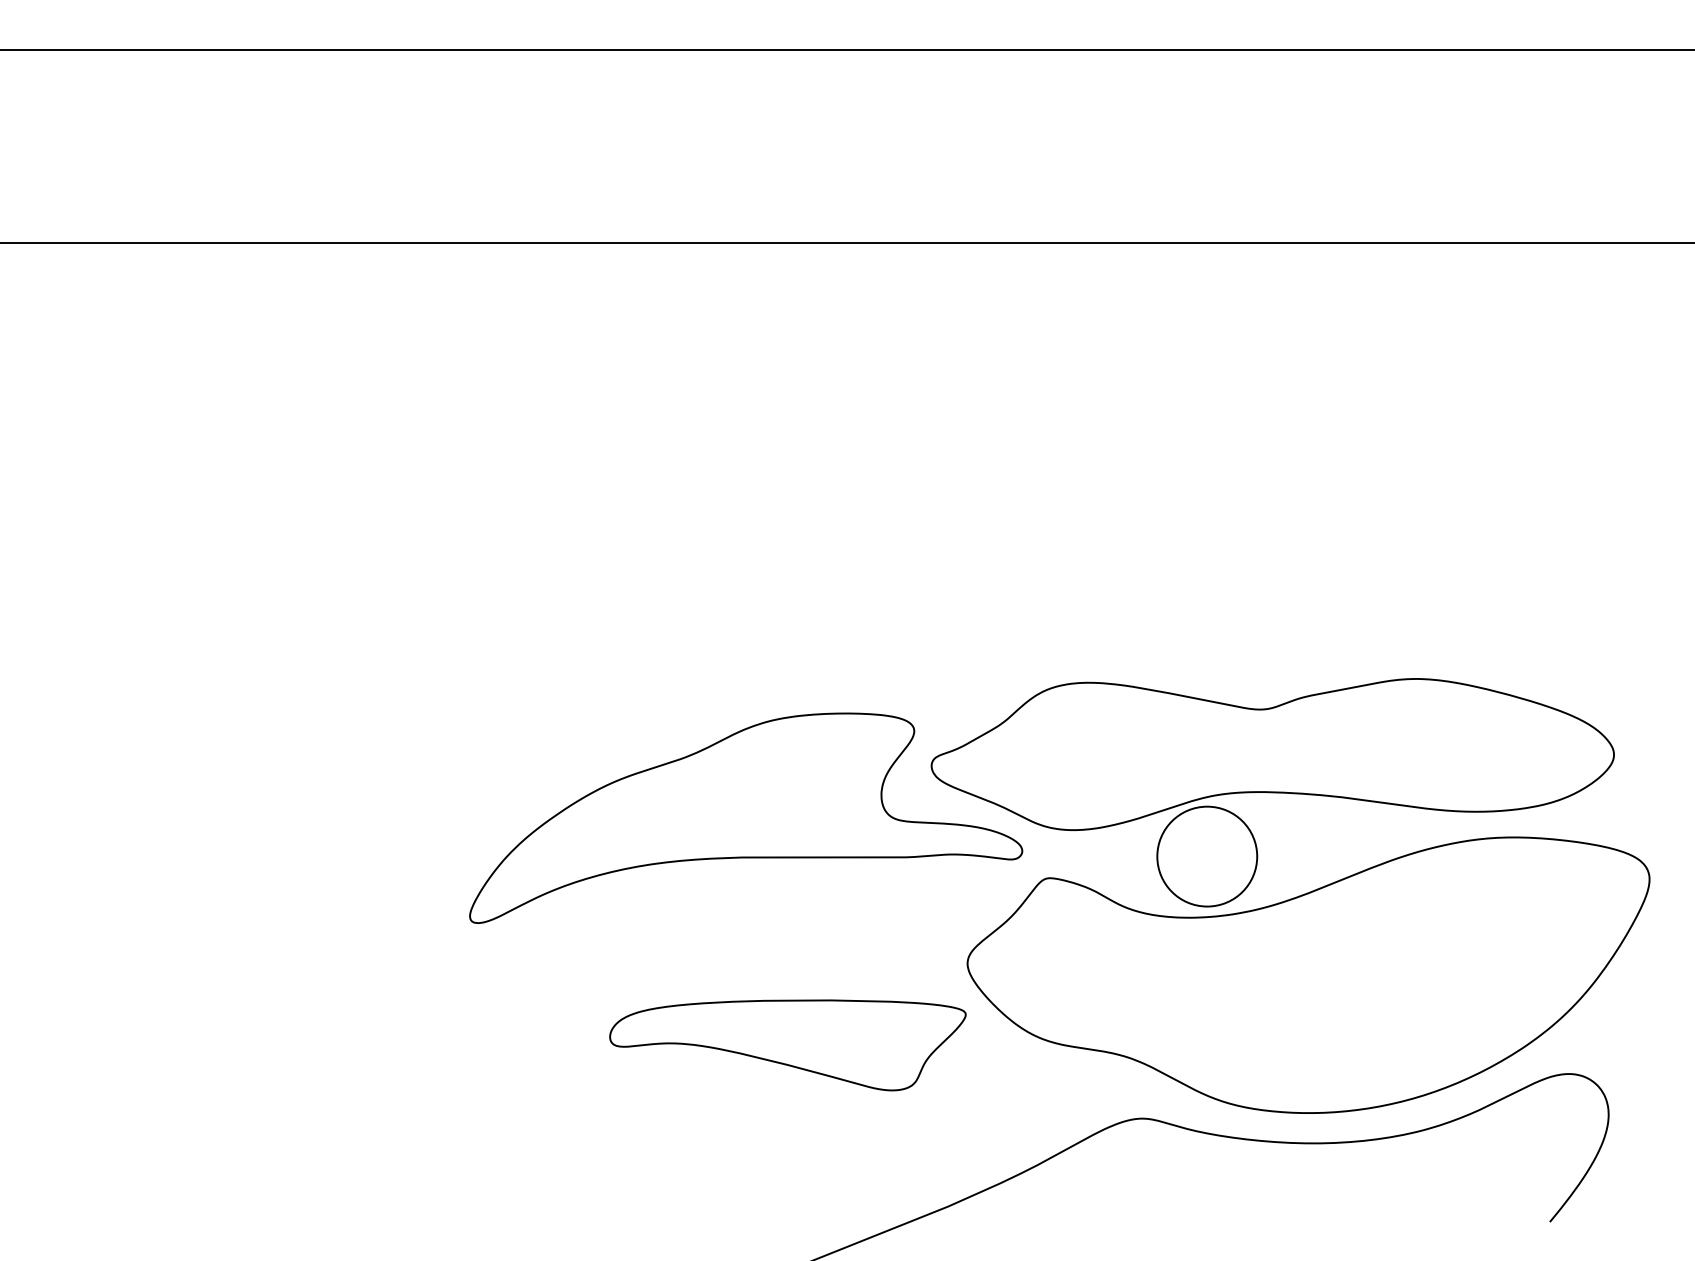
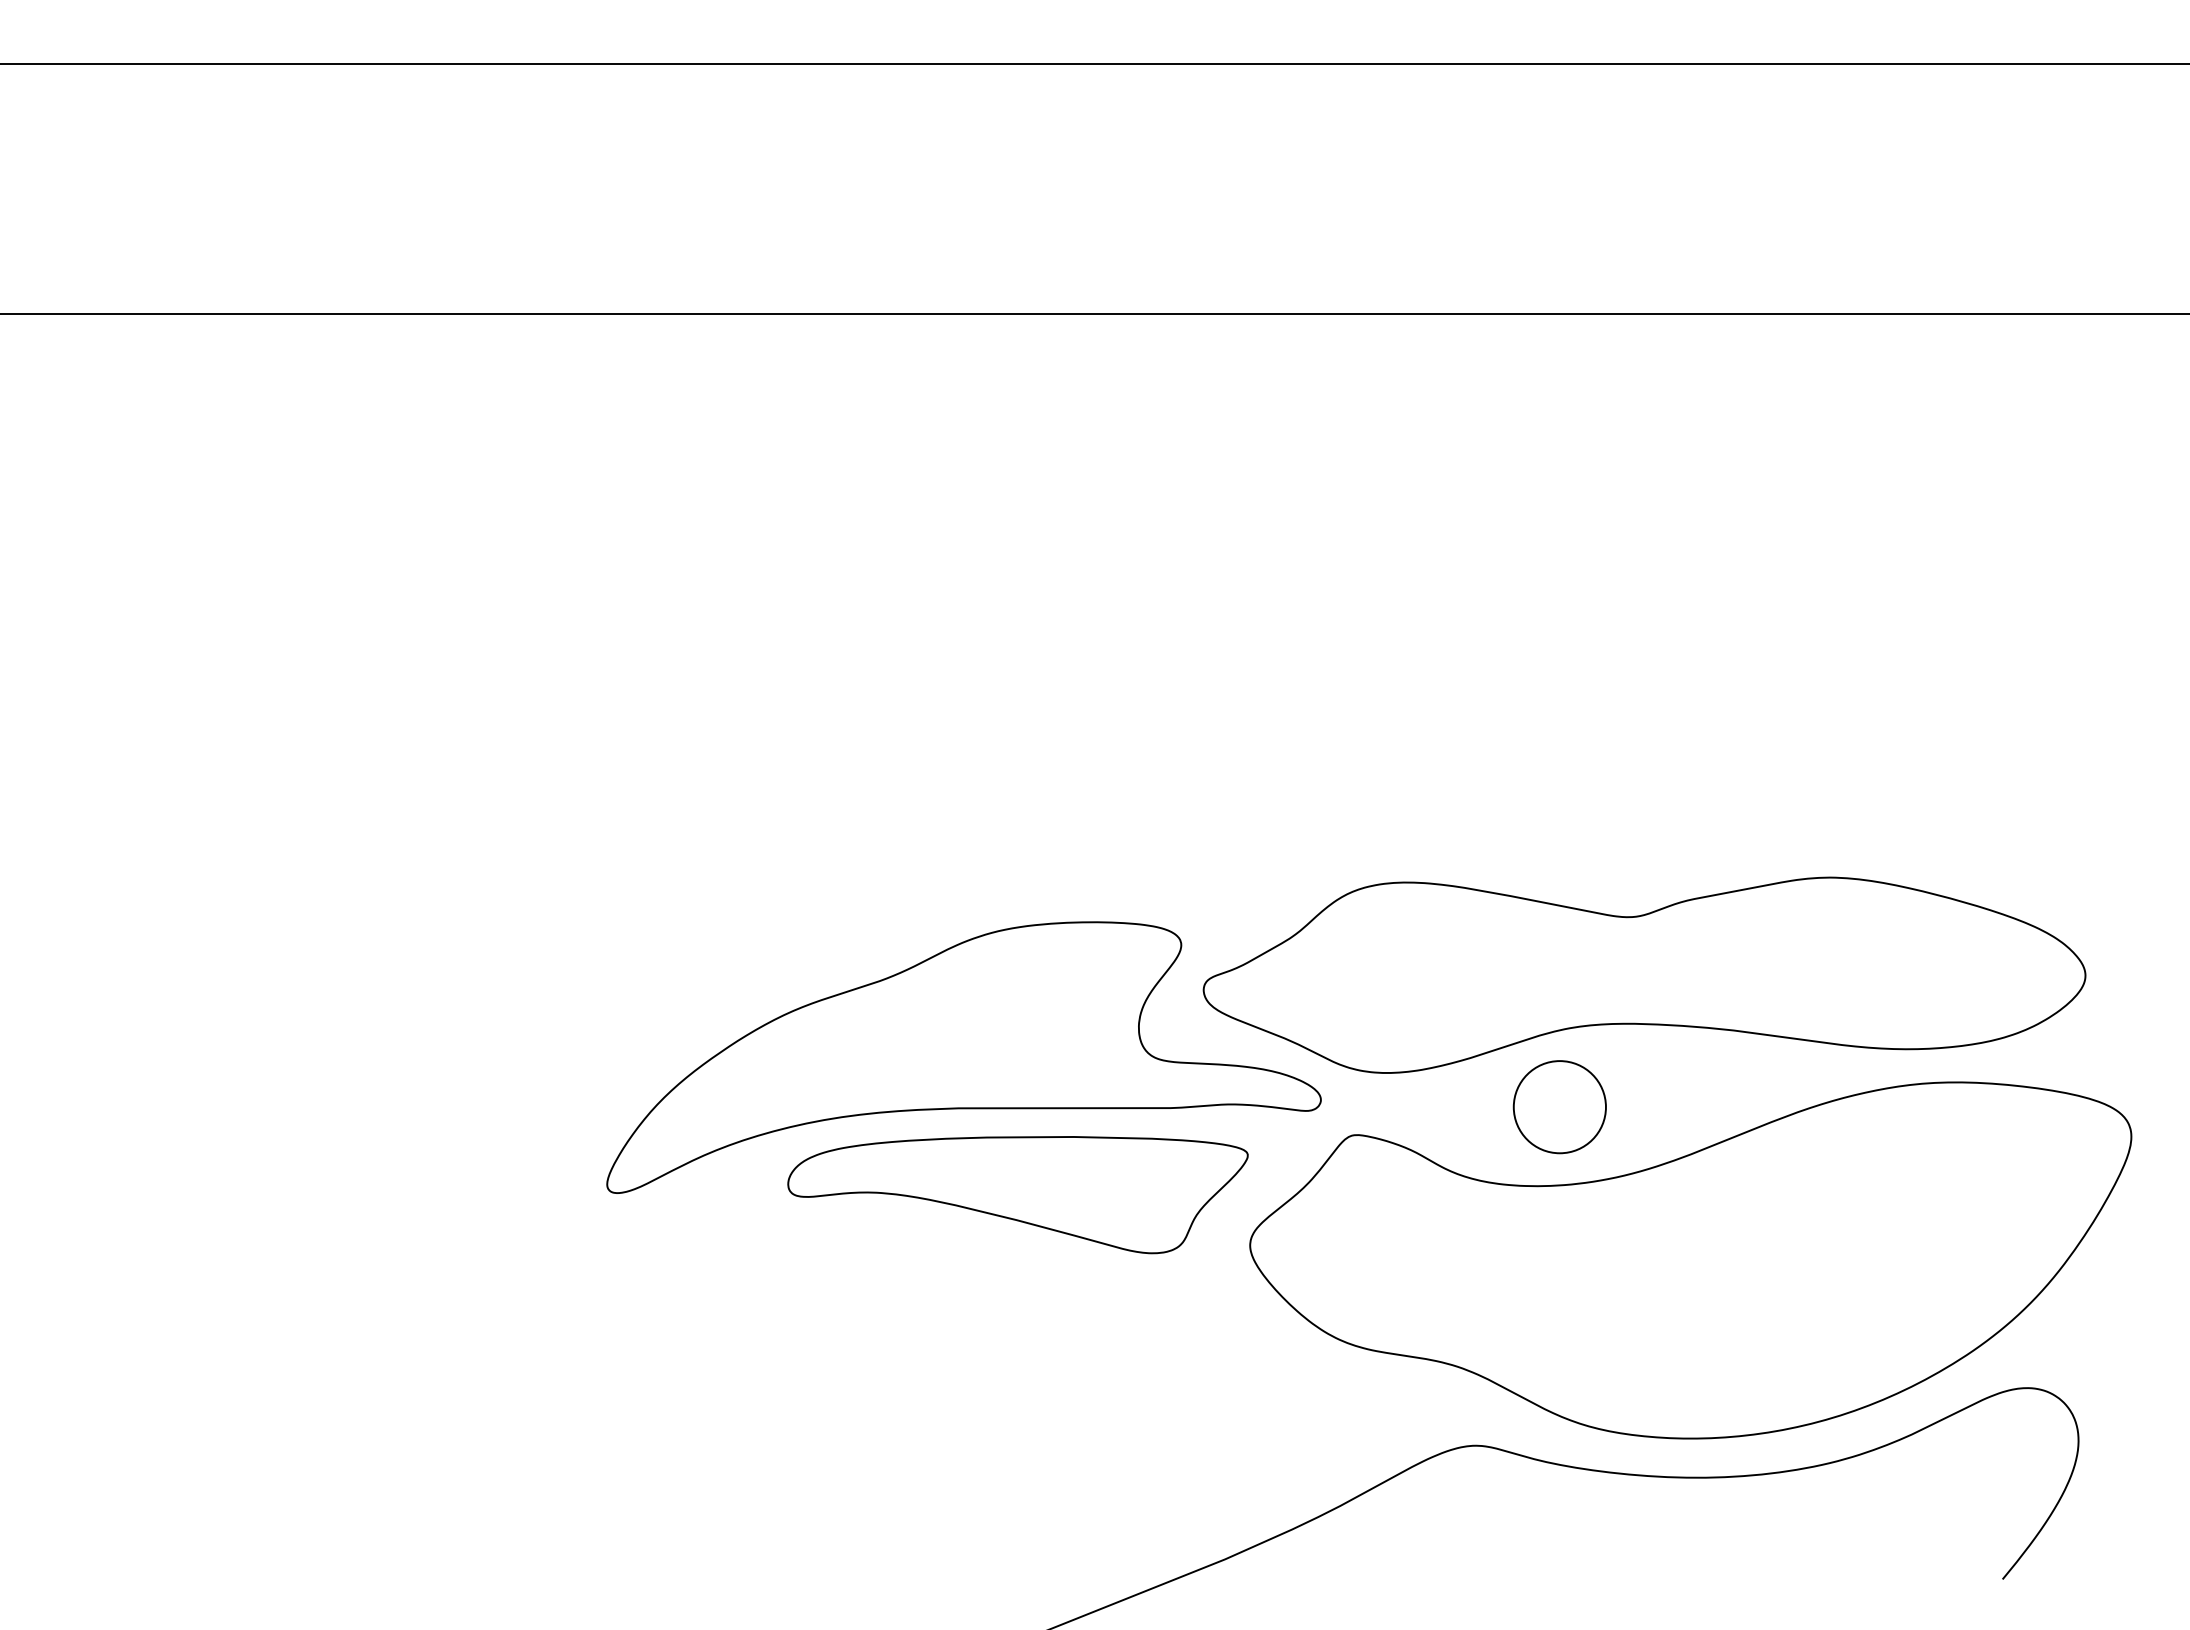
circle: (1206, 856) -> (1559, 1107), size x0.71
part: (787, 1045) -> (1017, 1195), moved

